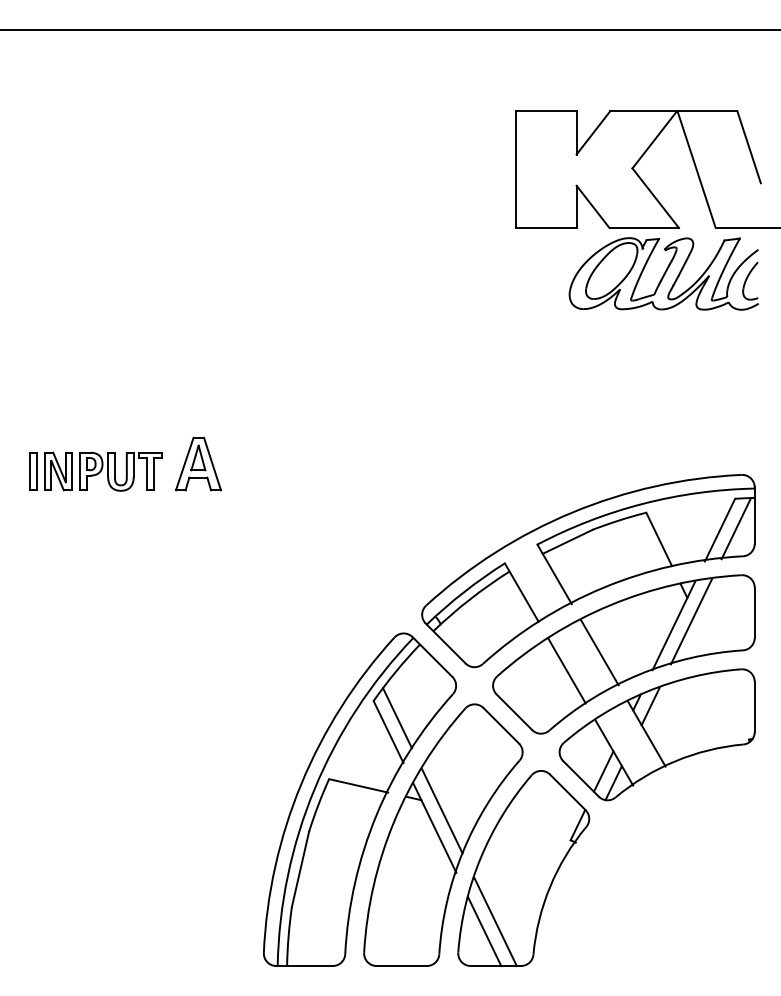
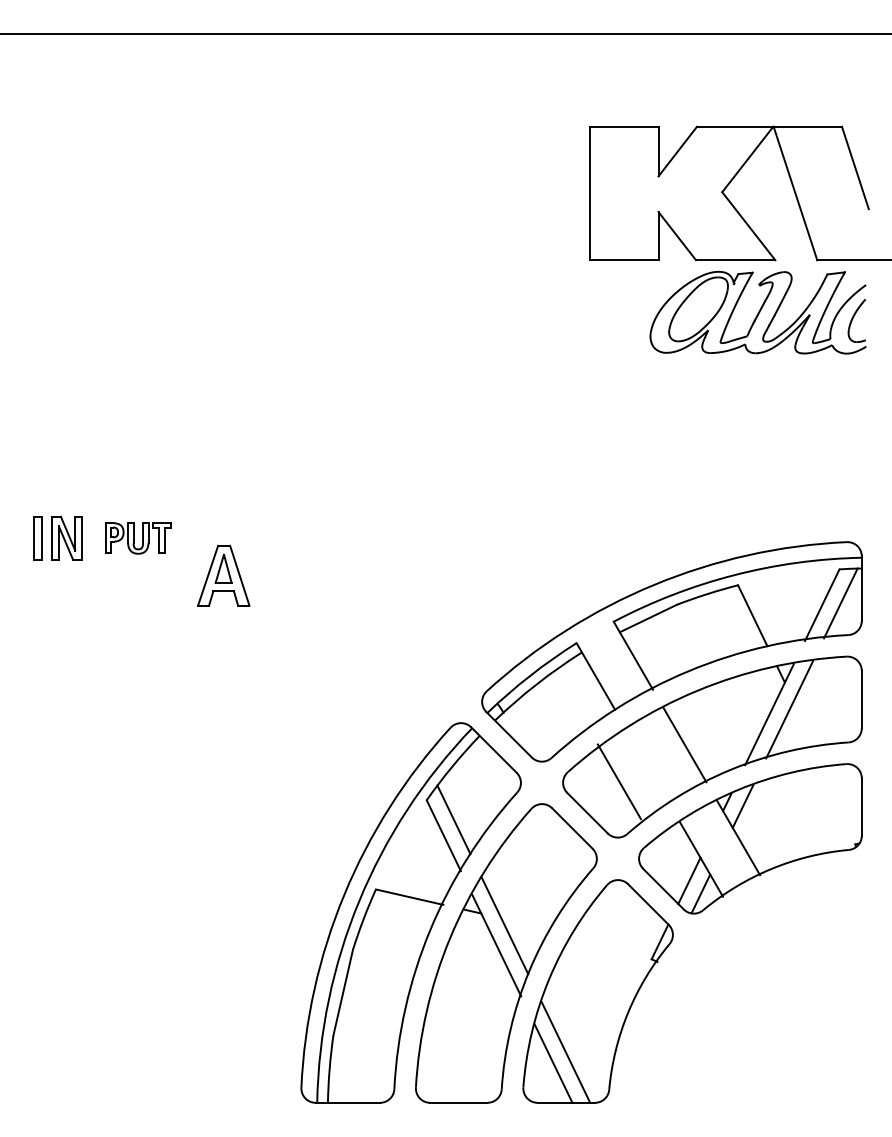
part: (198, 463) -> (223, 575), moved
part: (121, 471) -> (138, 538), size x0.7
line: (566, 670) -> (618, 781), moved

